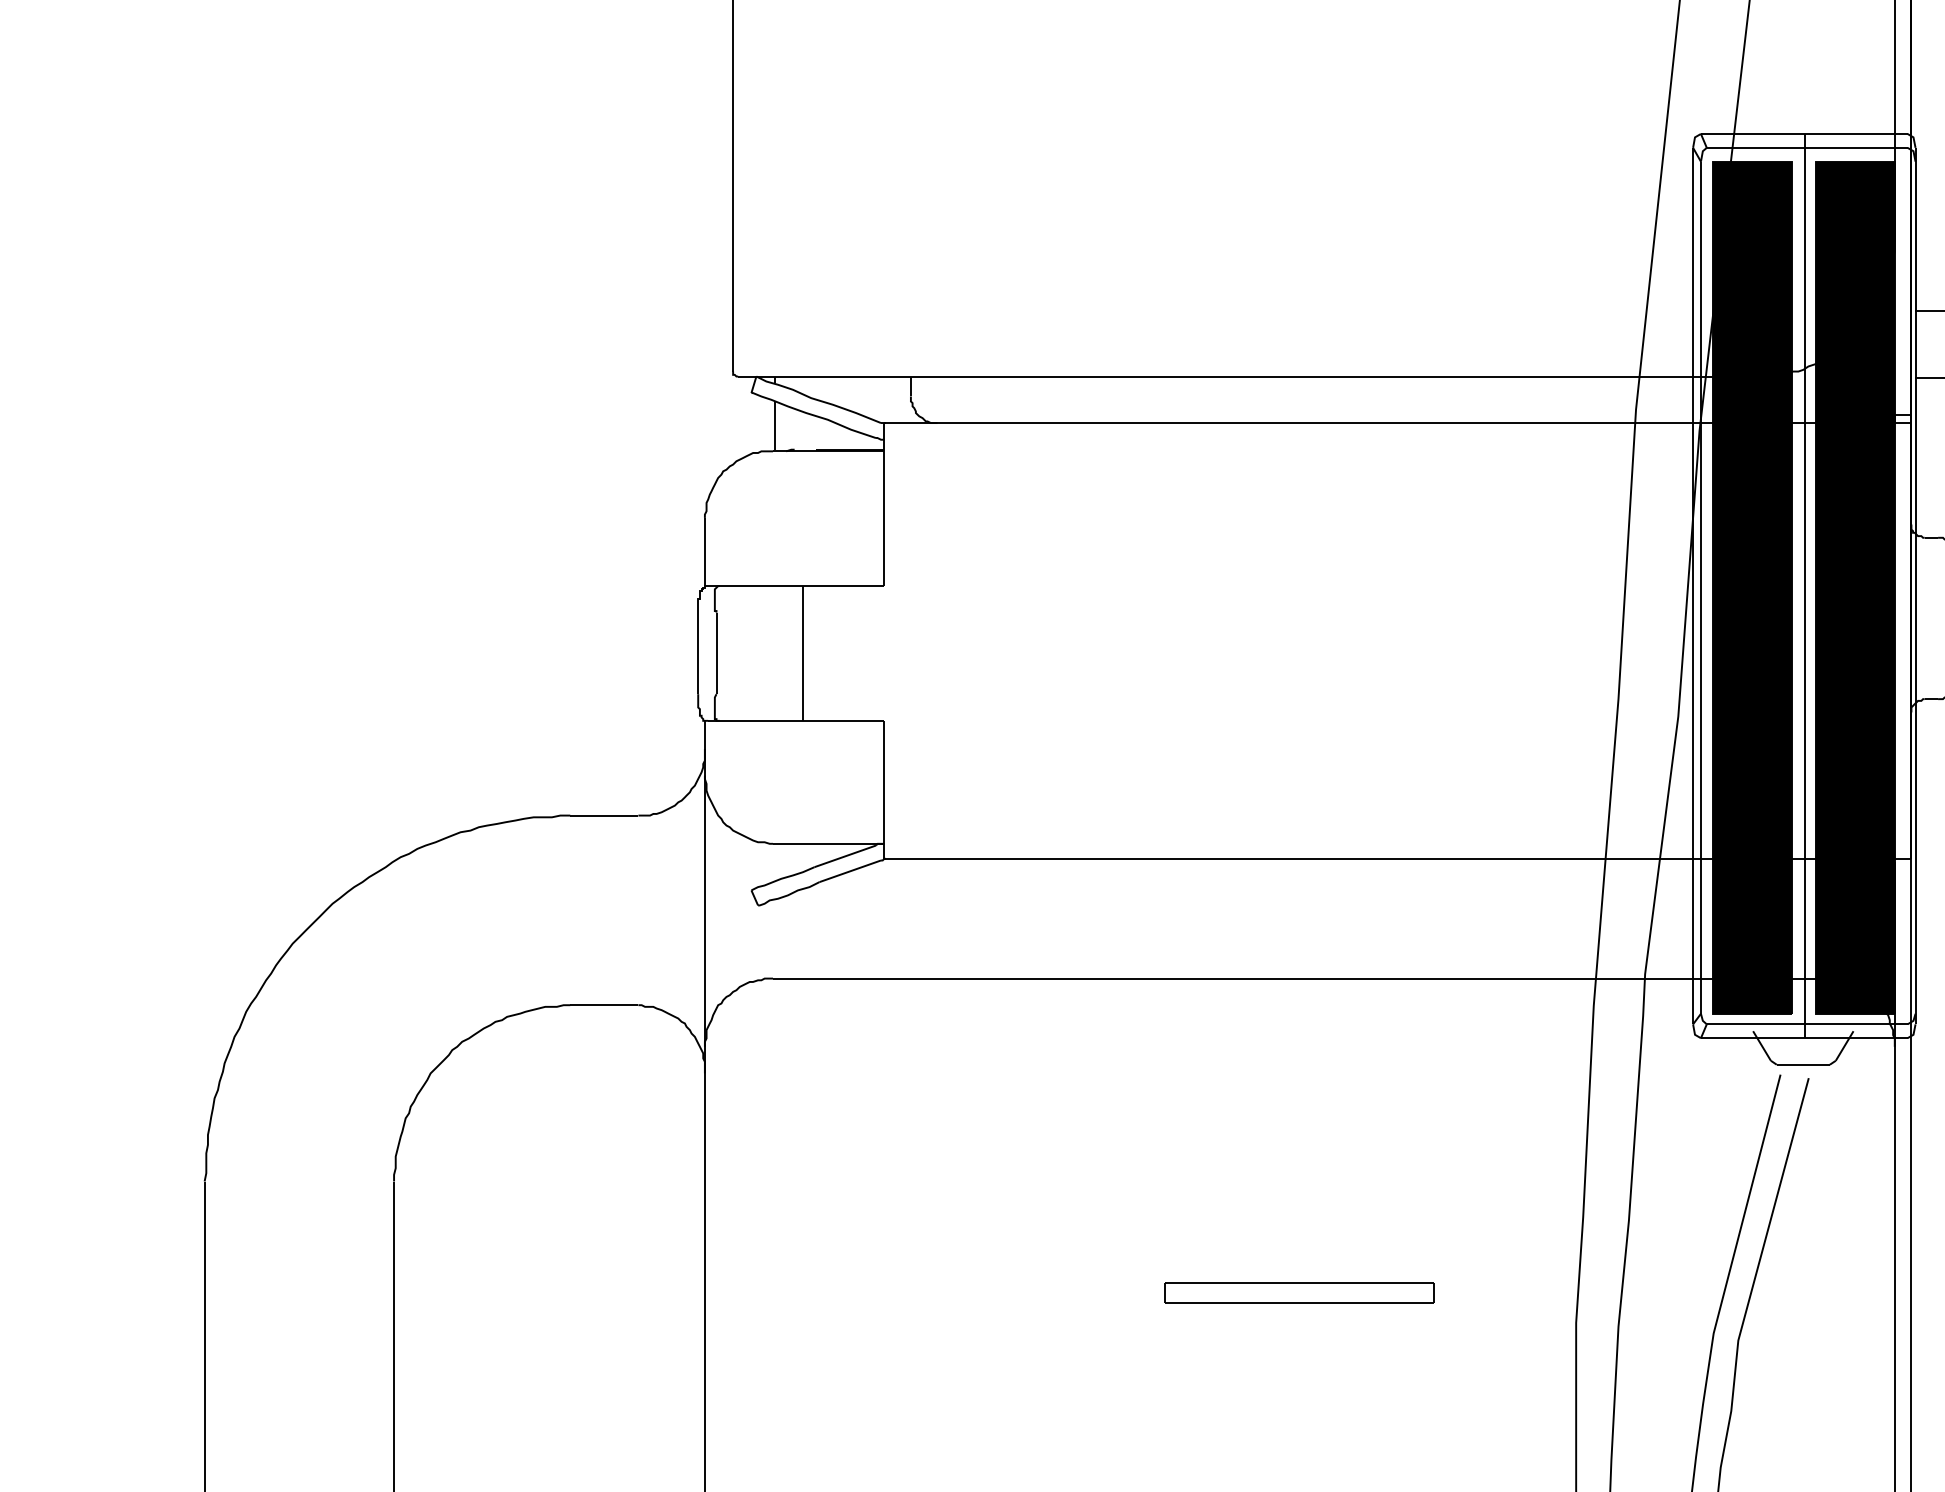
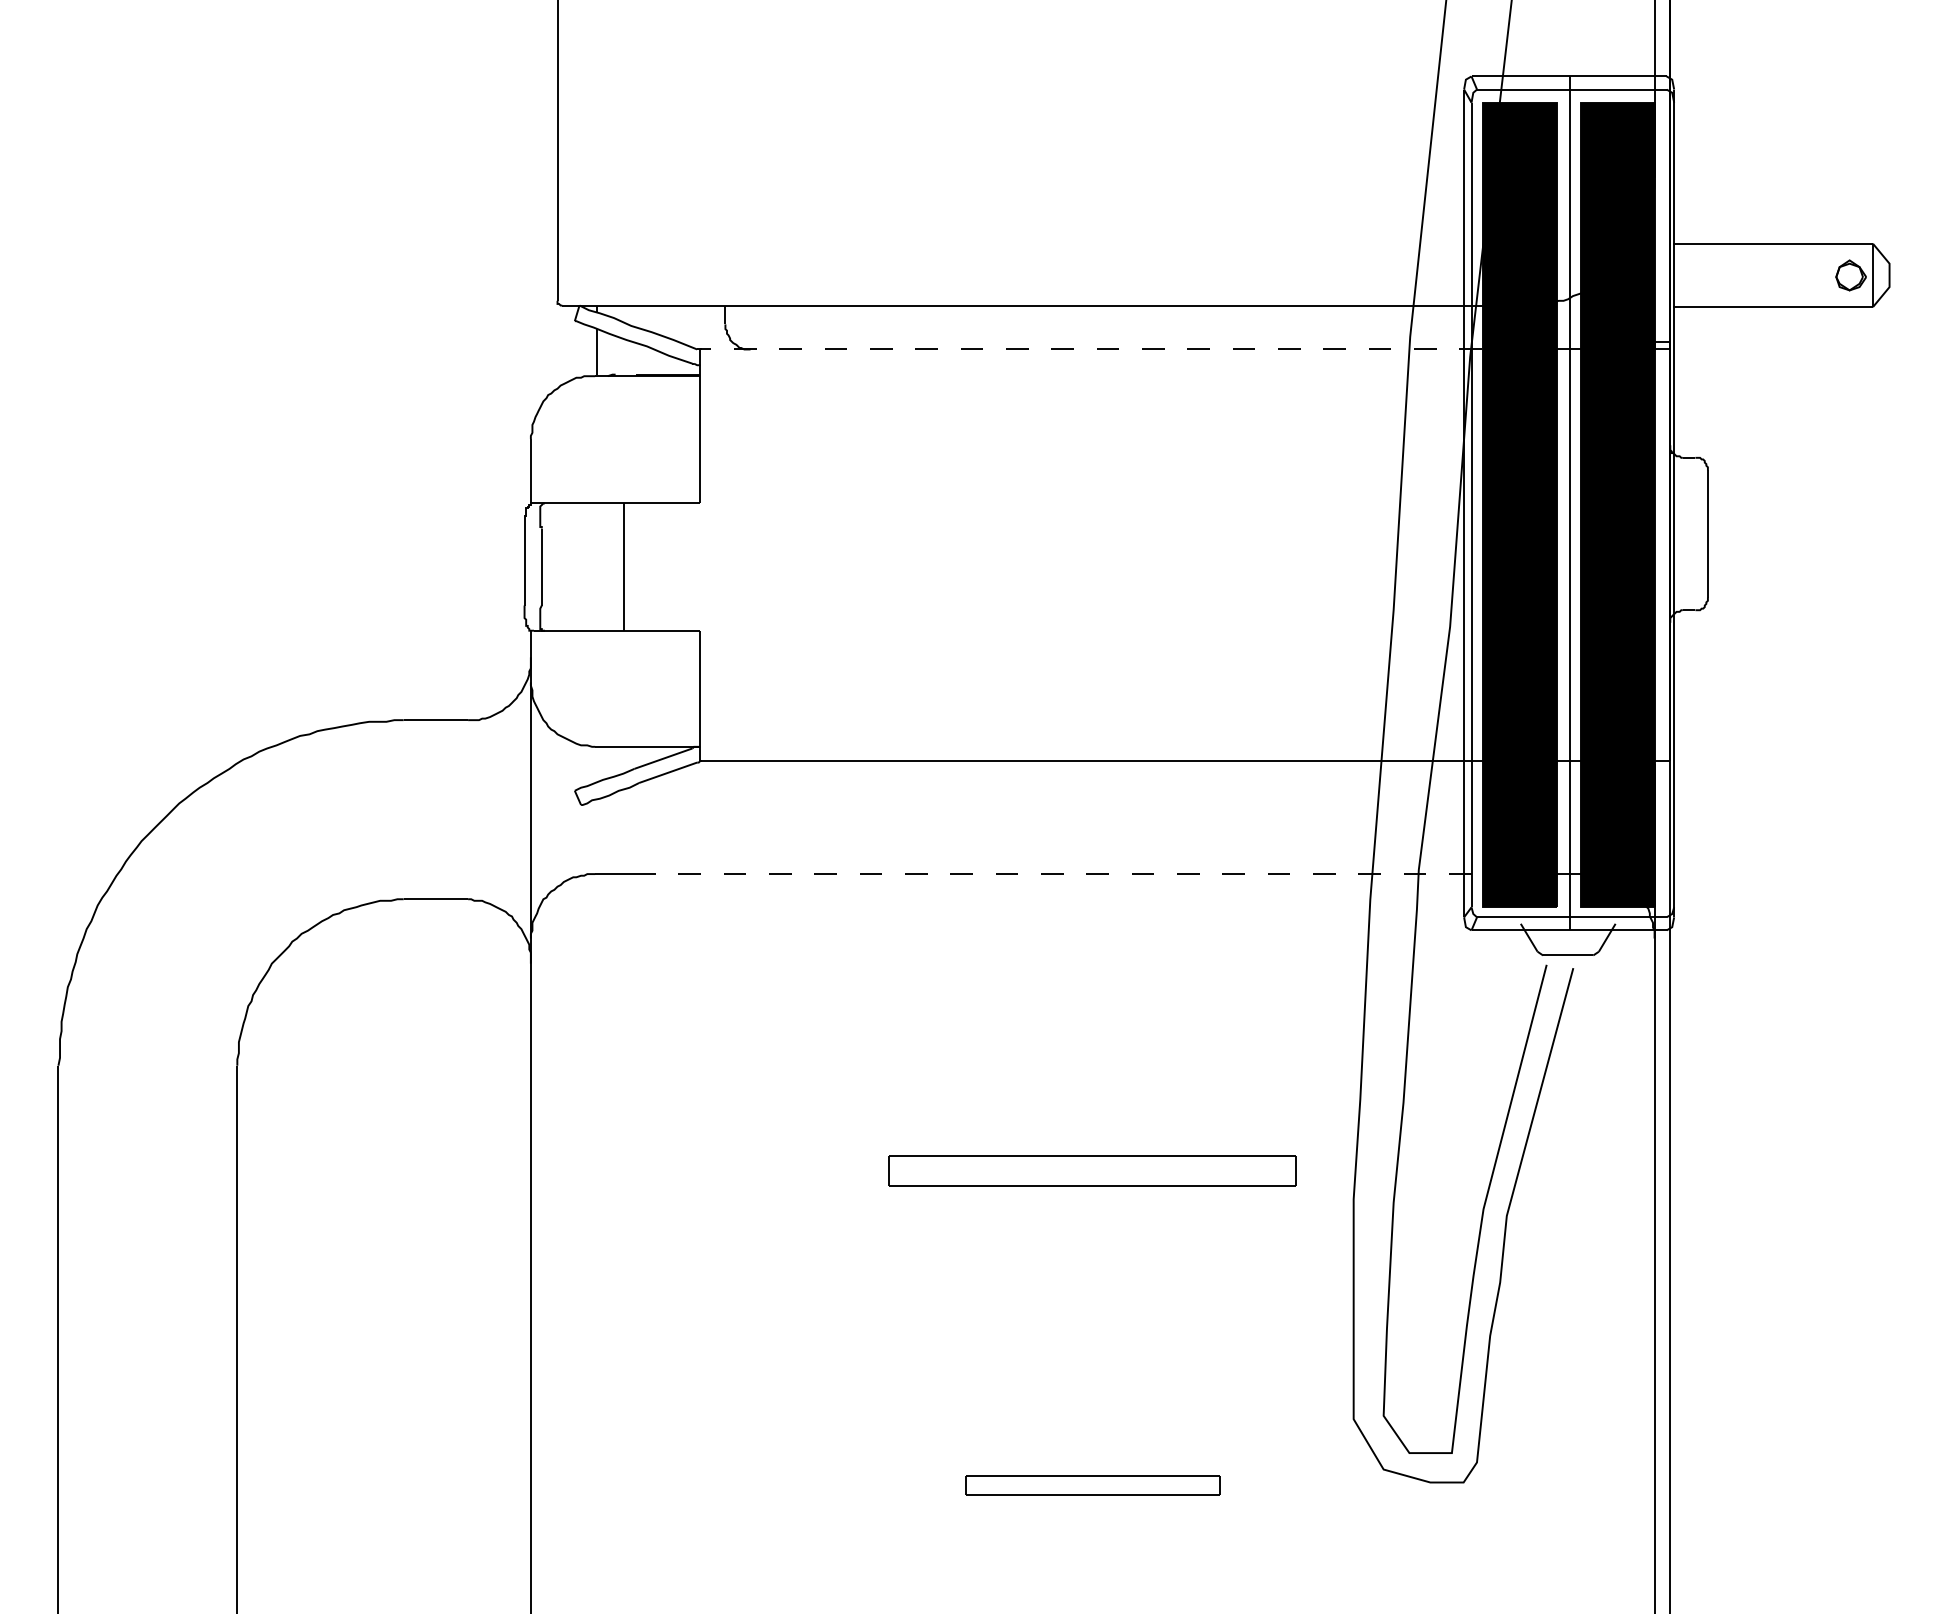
line: (1322, 423) -> (1114, 349), solid -> dashed
line: (1299, 979) -> (1092, 874), solid -> dashed
part: (1299, 1292) -> (1092, 1170), size x1.6

